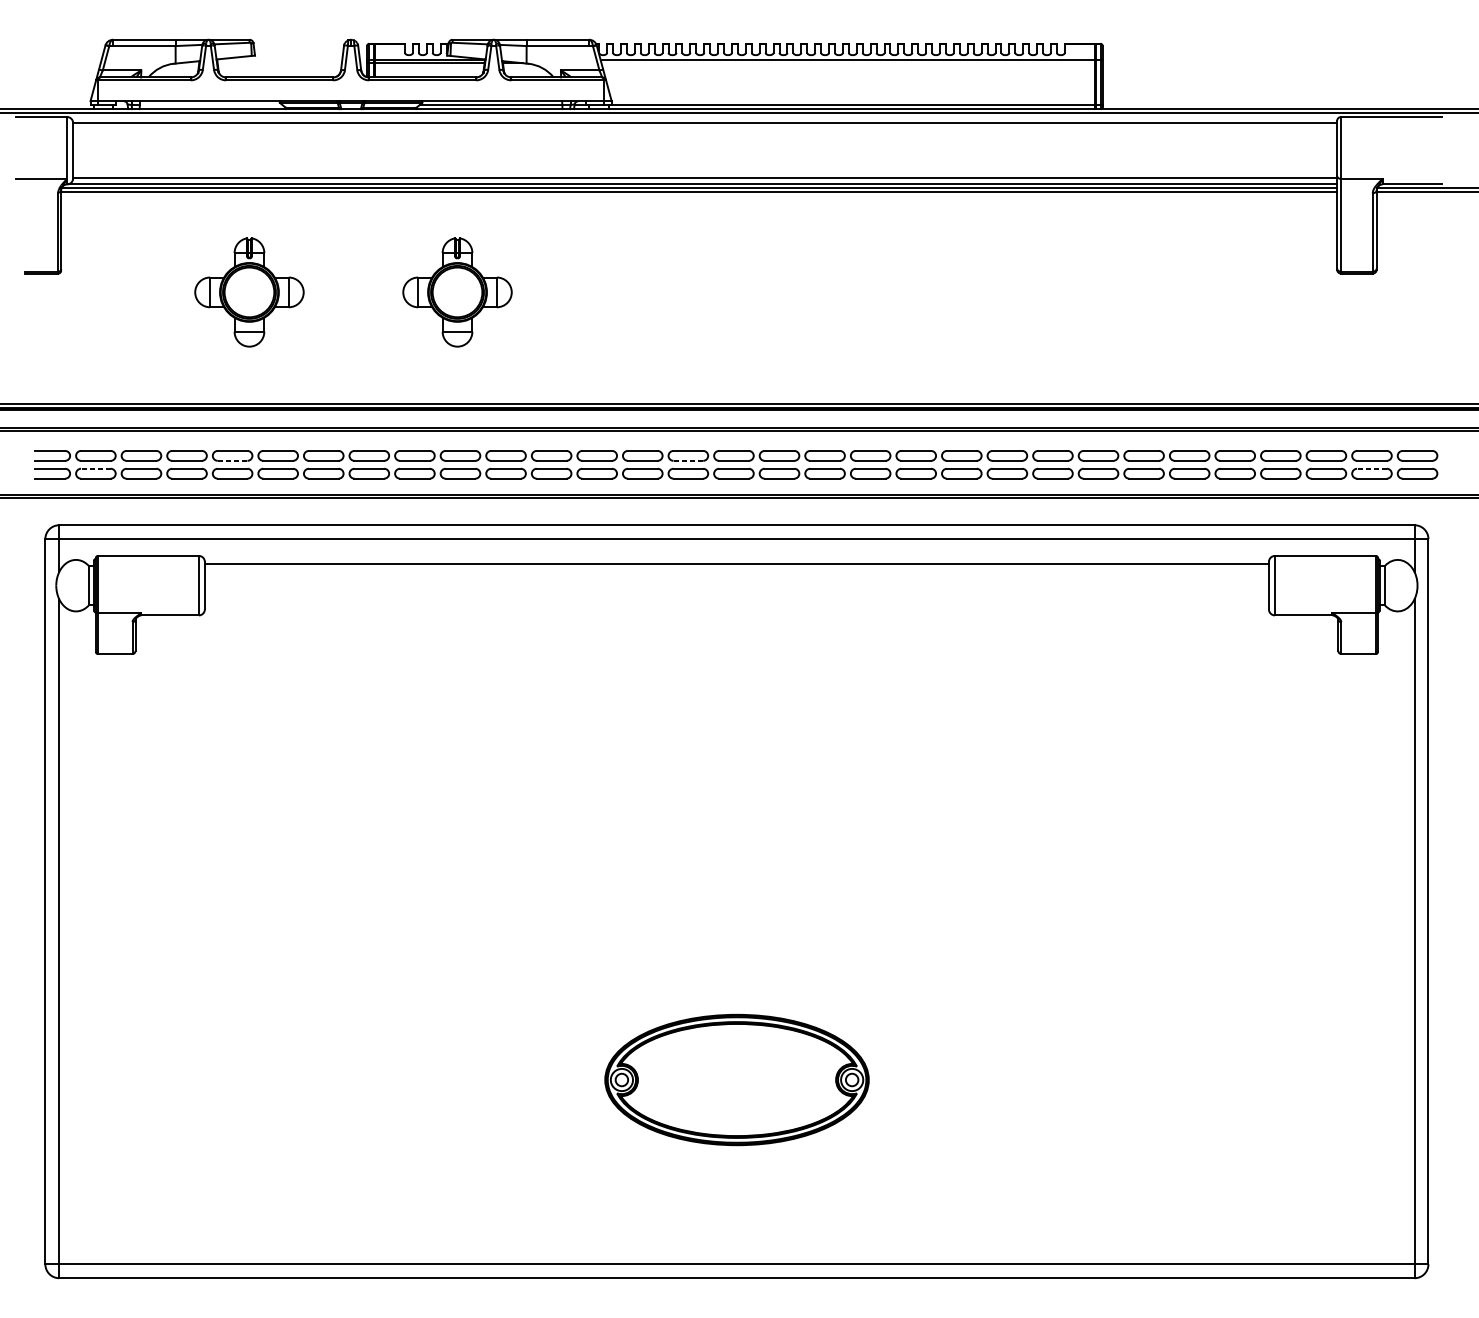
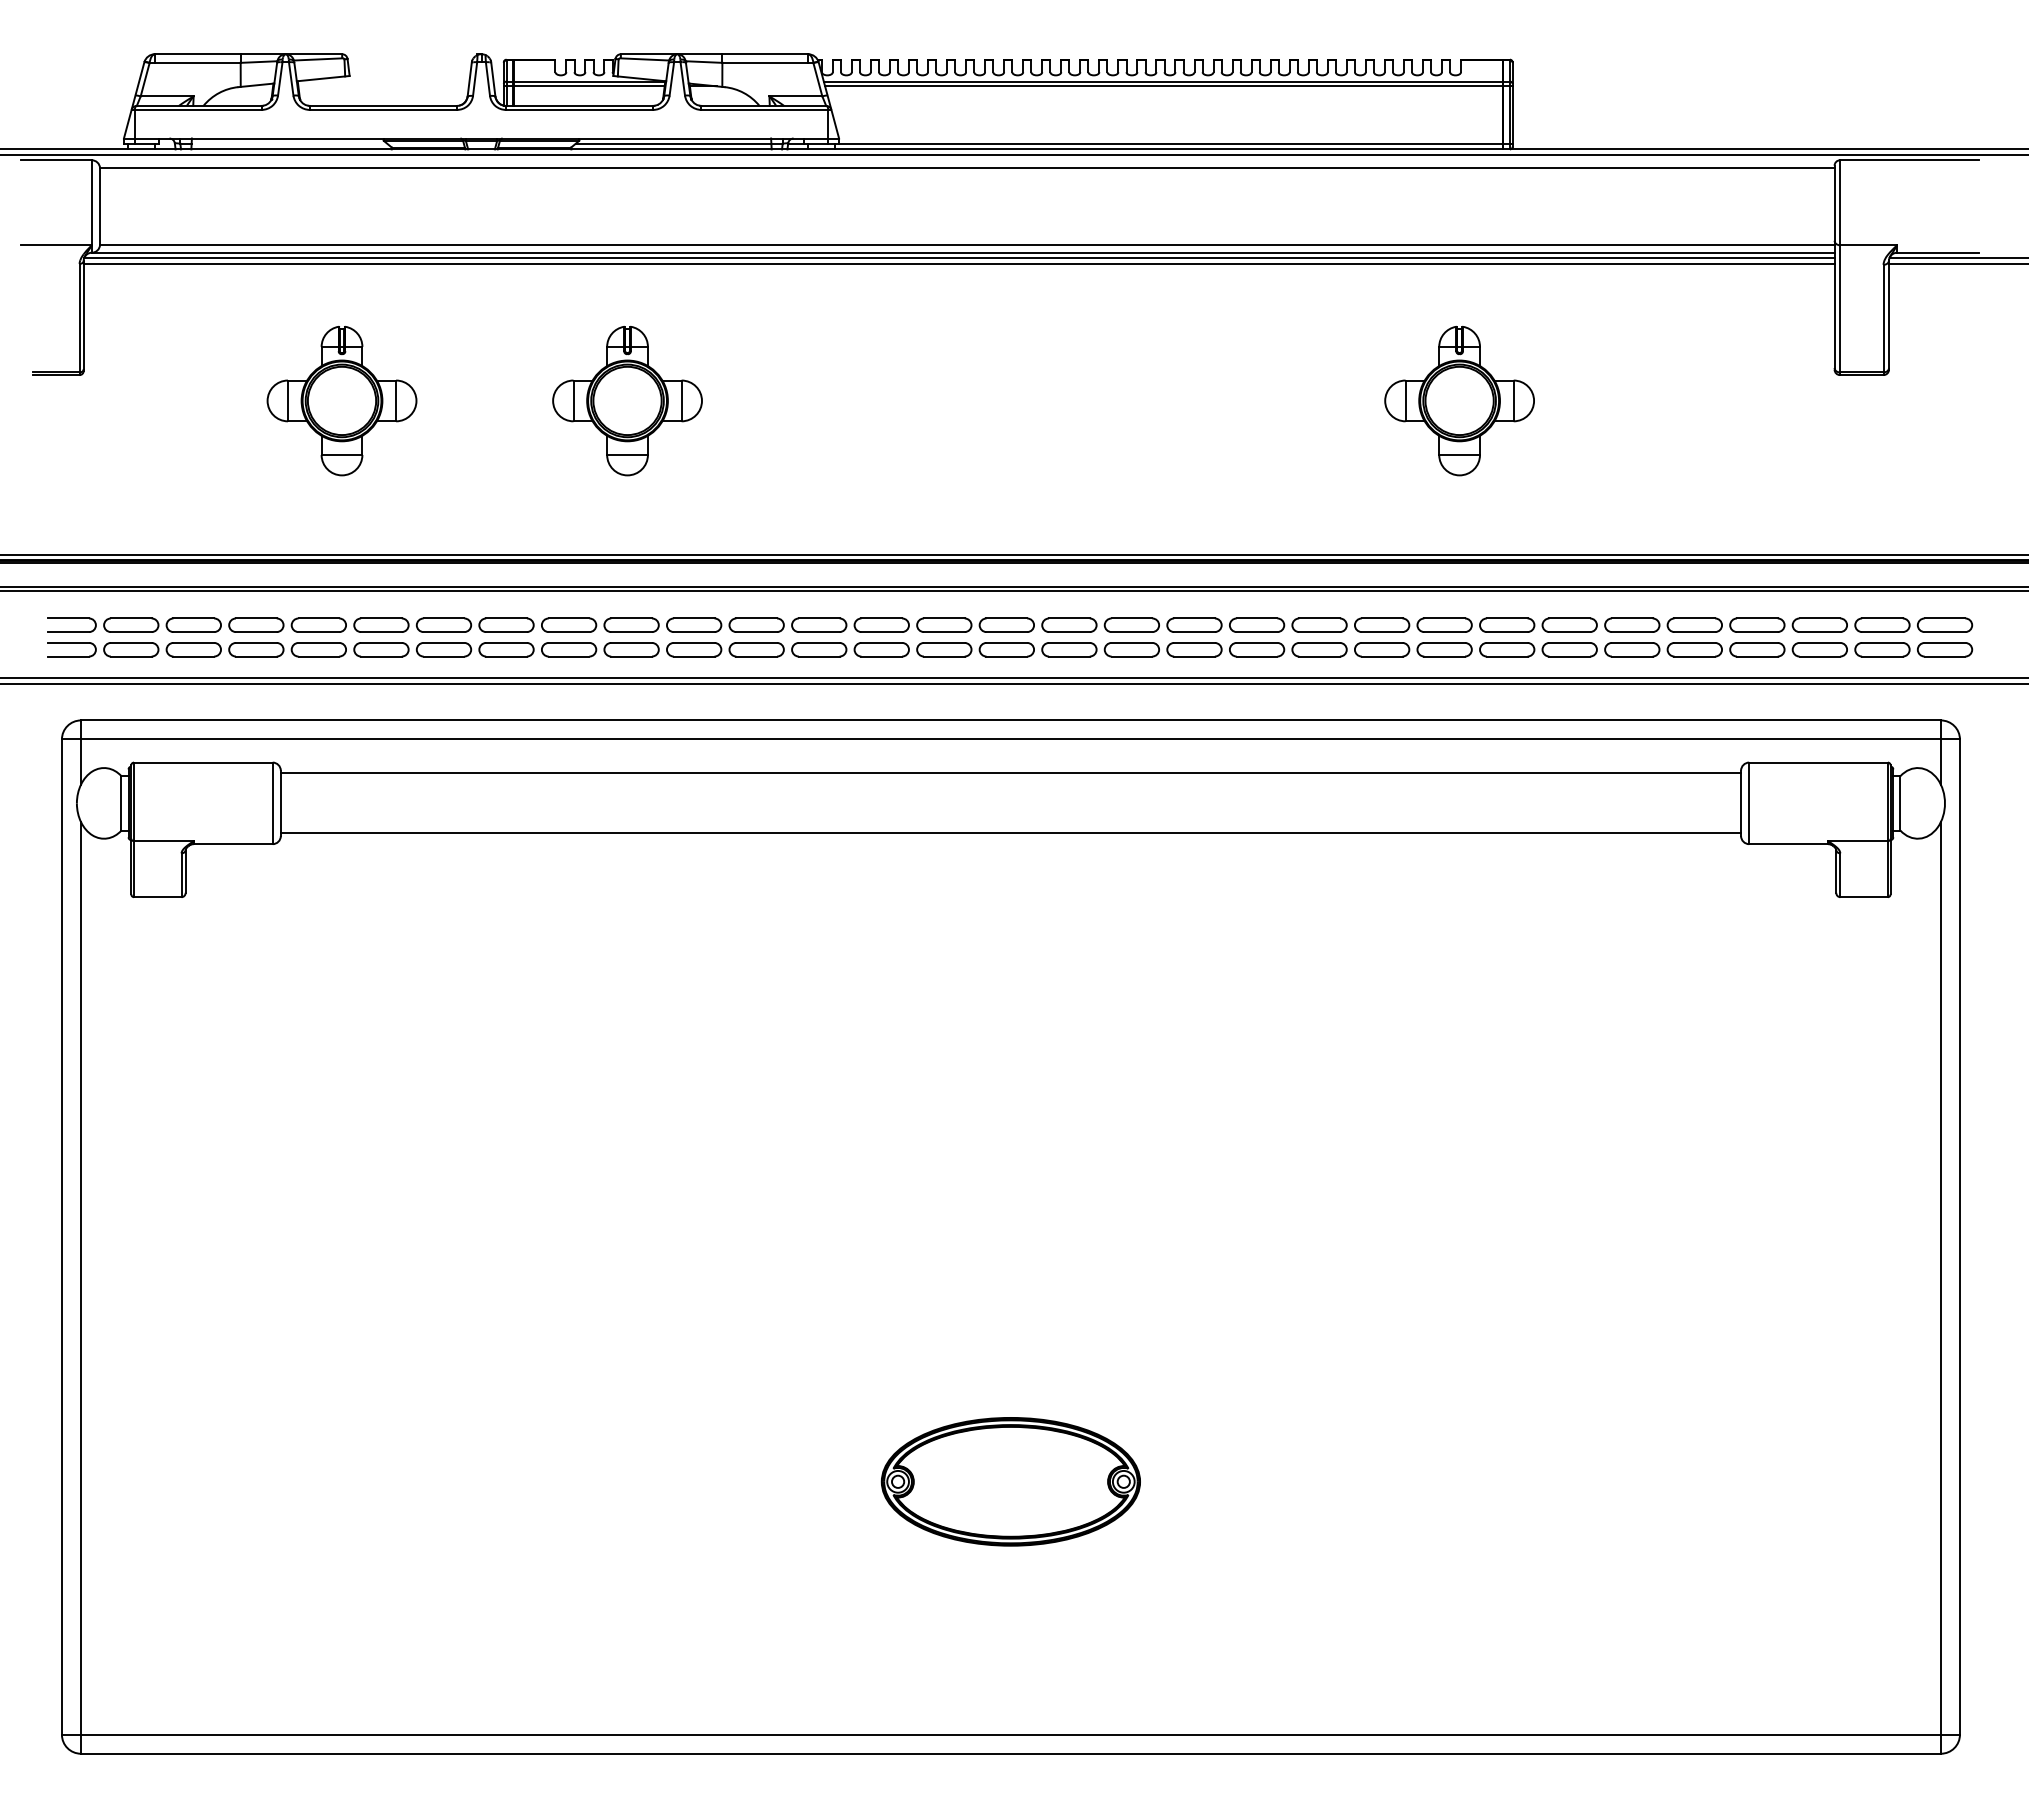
line: (851, 63) -> (1168, 86), added
part: (1063, 292) -> (1459, 400), added
line: (233, 461) -> (319, 632), dashed -> solid
line: (688, 461) -> (944, 632), dashed -> solid
line: (95, 468) -> (130, 642), dashed -> solid
line: (1371, 468) -> (1881, 642), dashed -> solid
line: (736, 607) -> (1010, 833), added
part: (736, 1079) -> (1010, 1481), size x0.71

